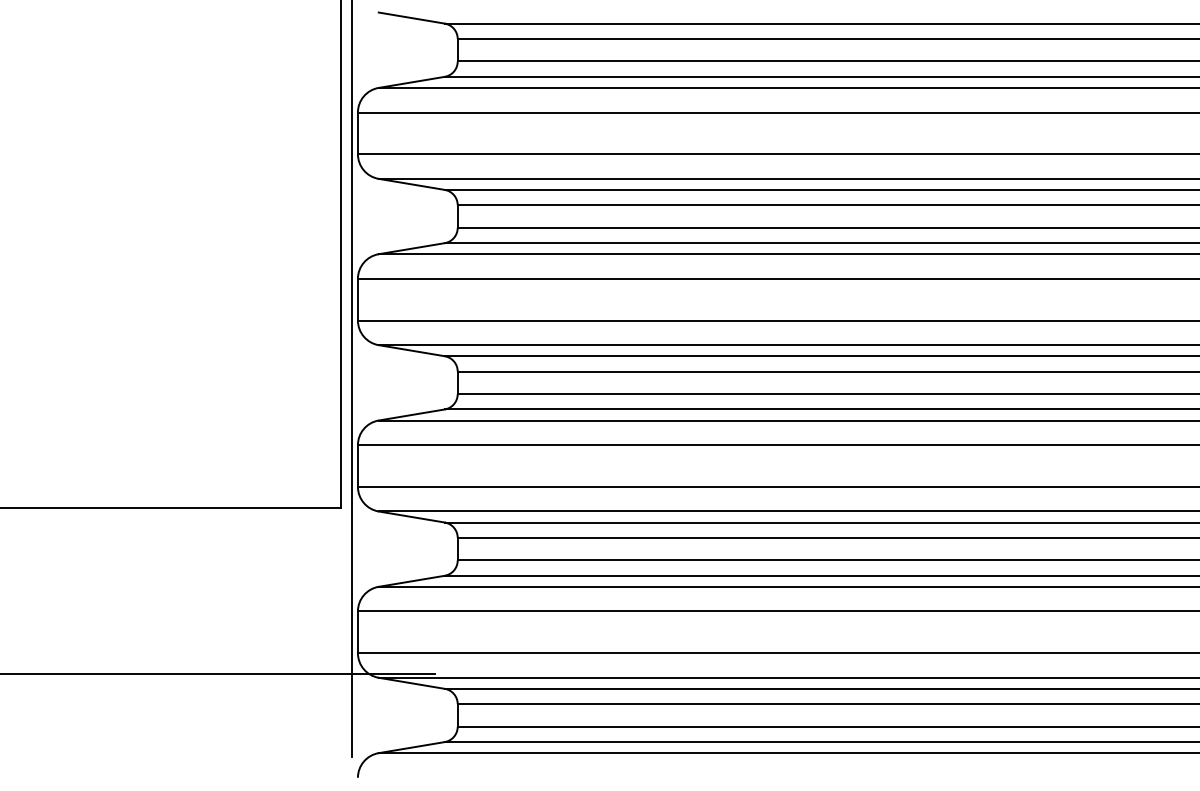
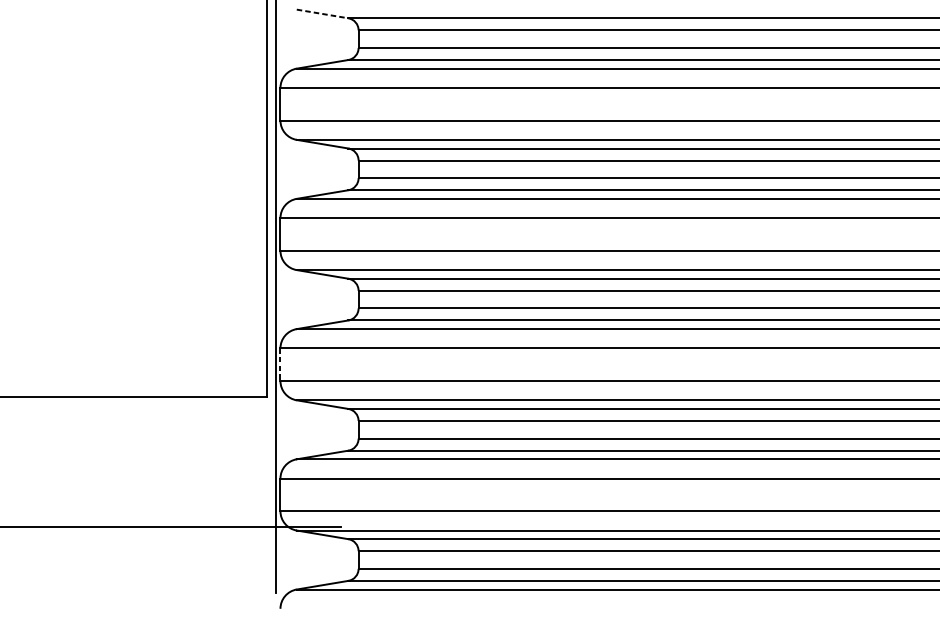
line: (412, 18) -> (323, 14), solid -> dashed
line: (357, 466) -> (280, 365), solid -> dashed

